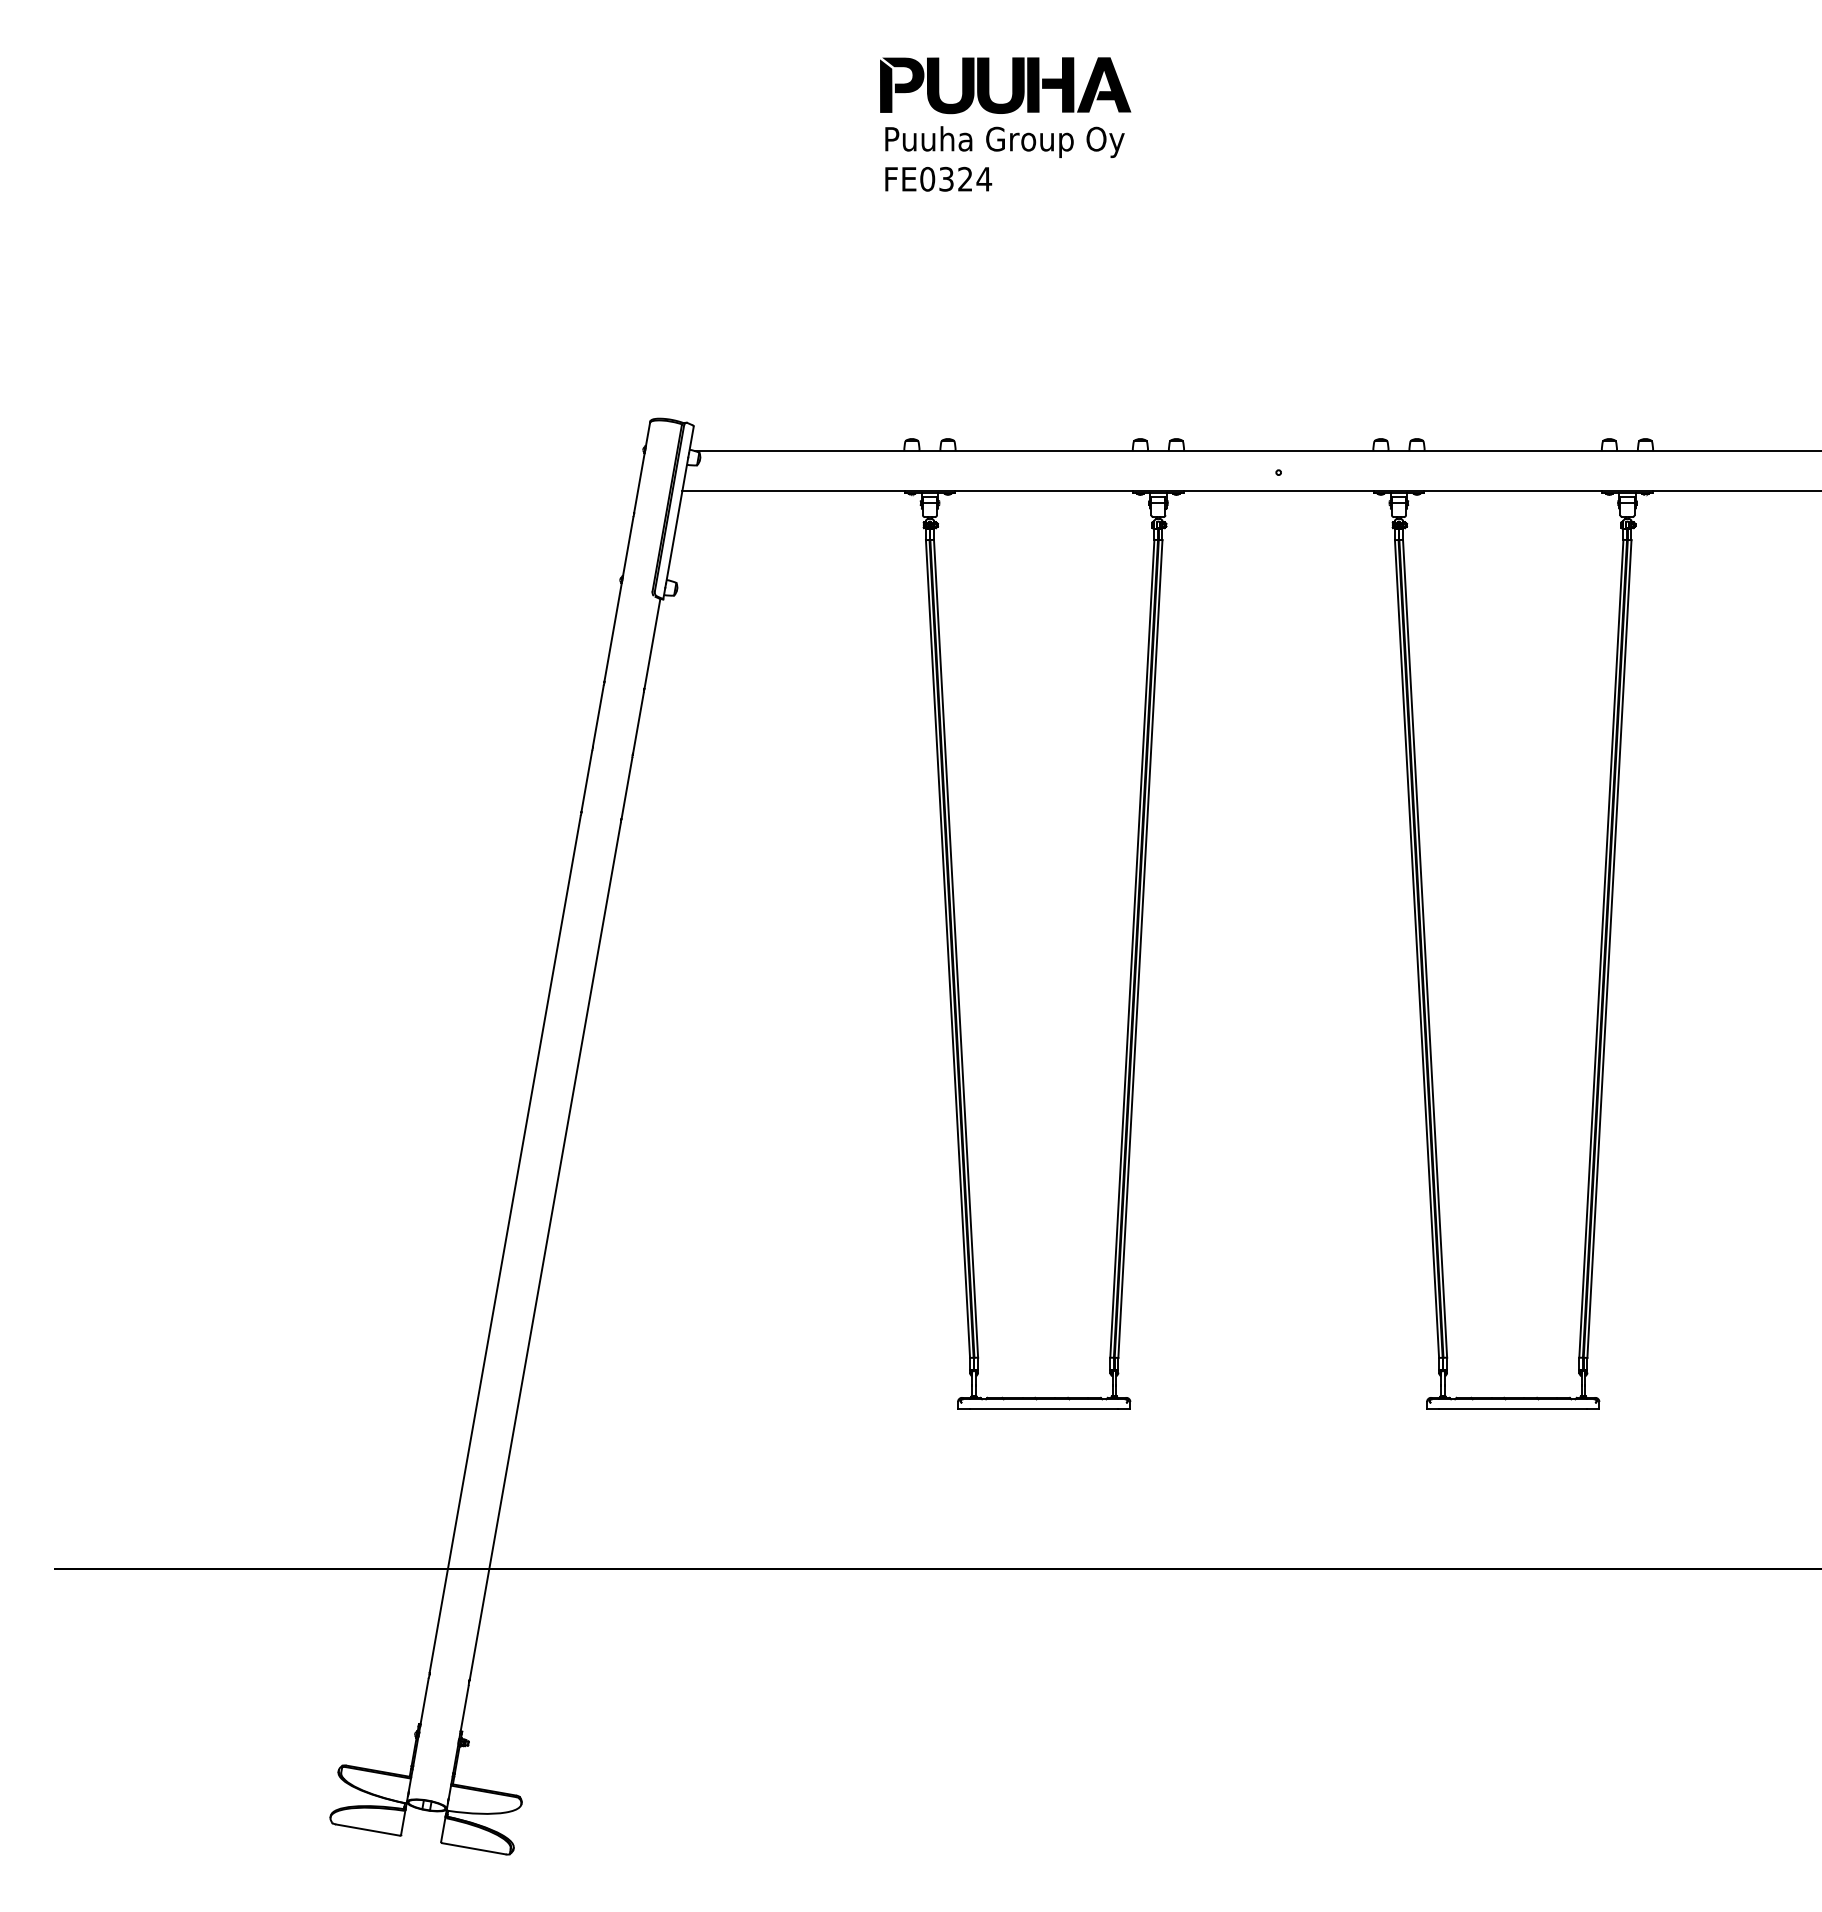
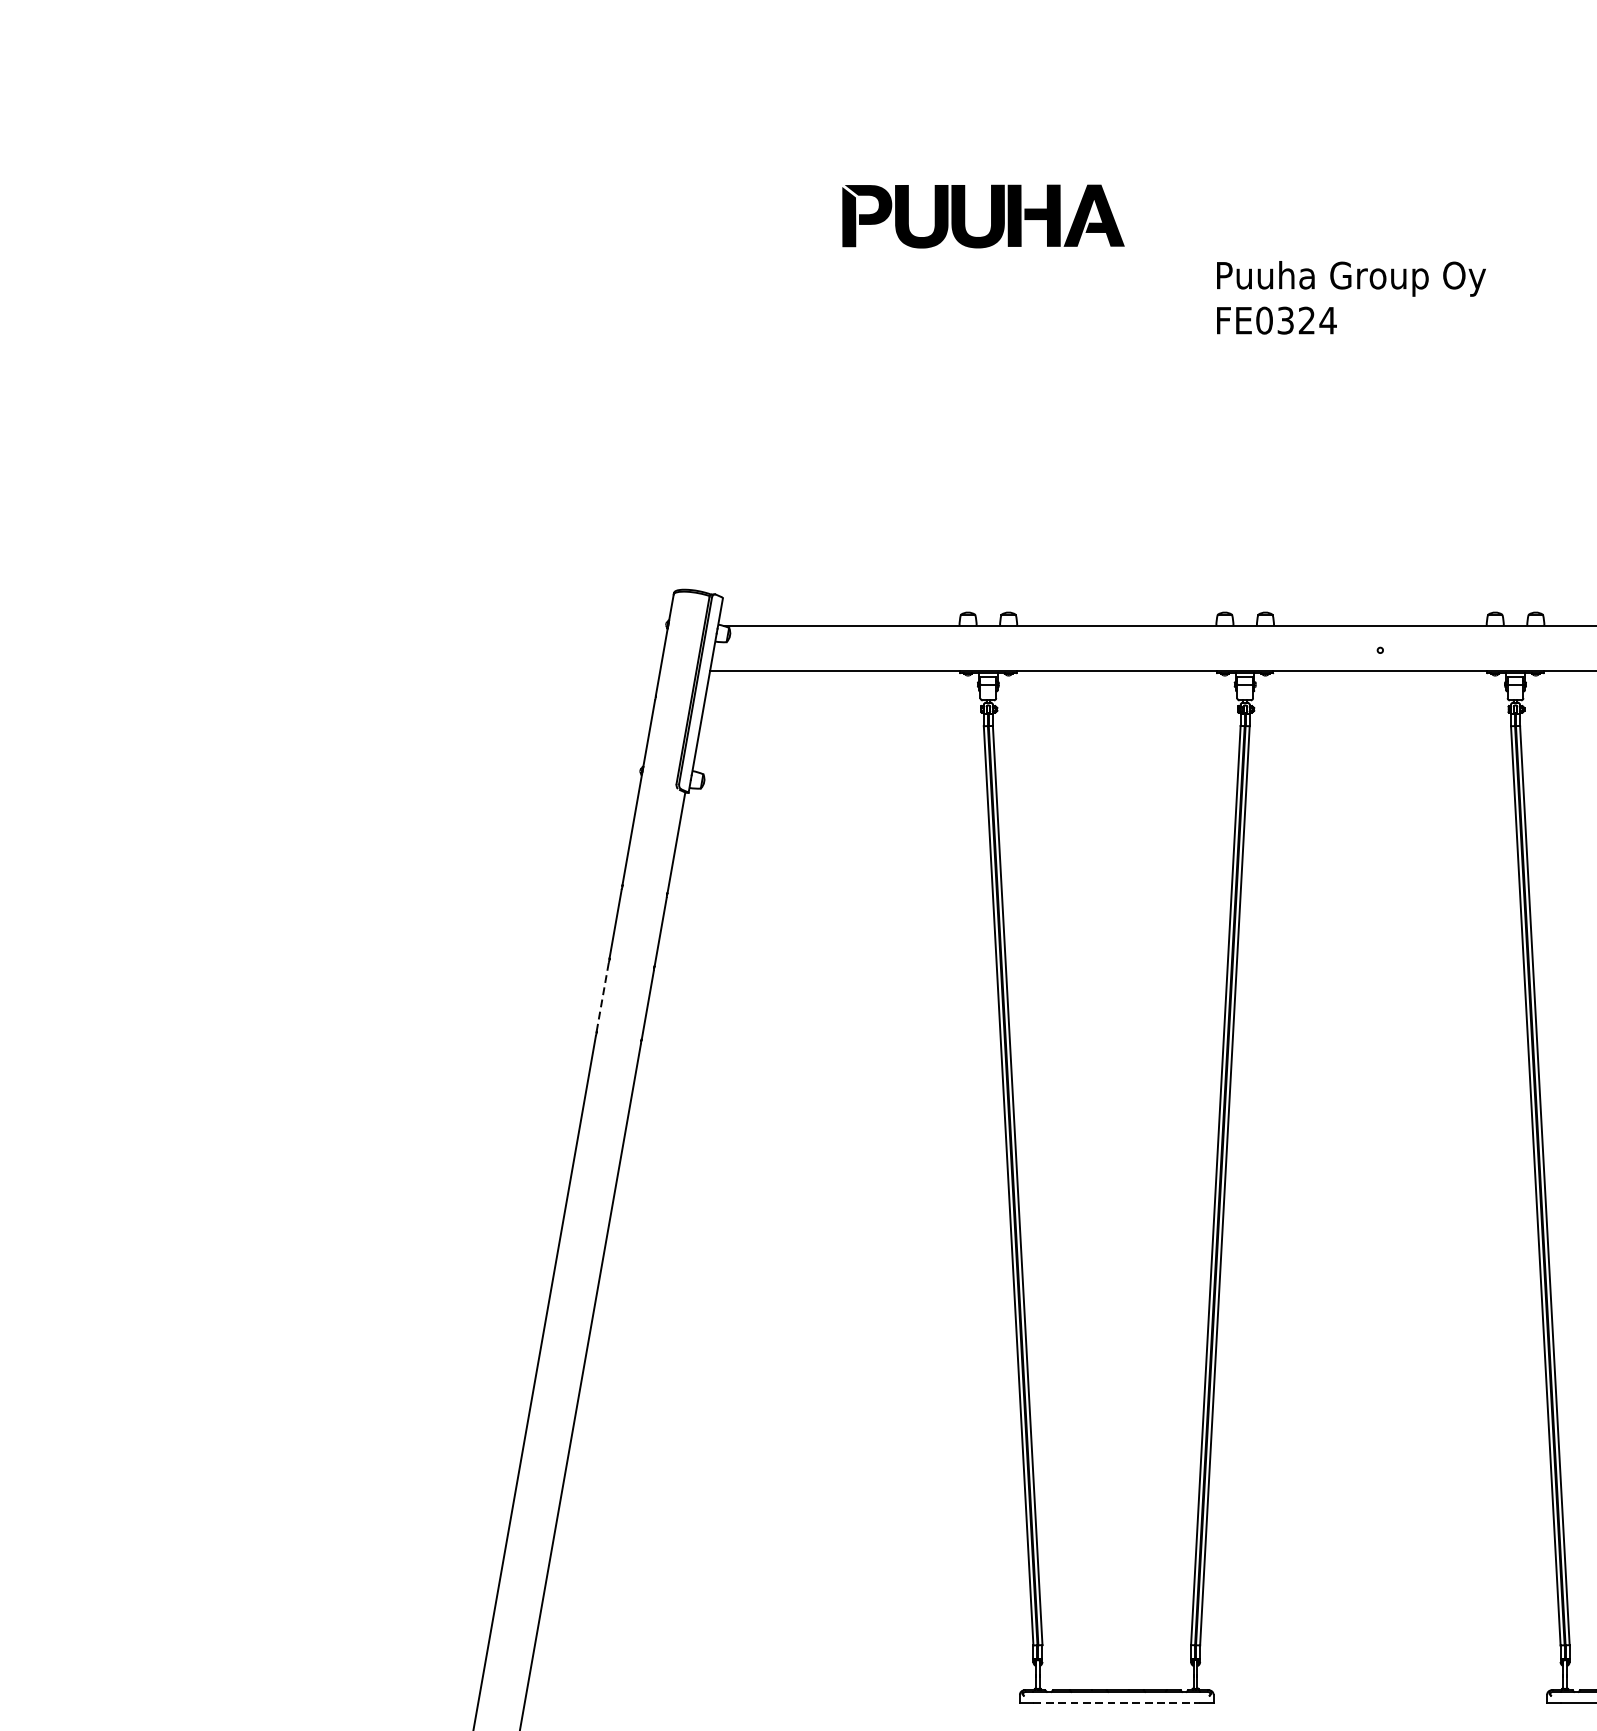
part: (1012, 85) -> (991, 216), moved
text: (1004, 158) -> (1350, 297), moved
line: (586, 781) -> (602, 997), solid -> dashed
line: (1044, 1409) -> (1117, 1703), solid -> dashed

